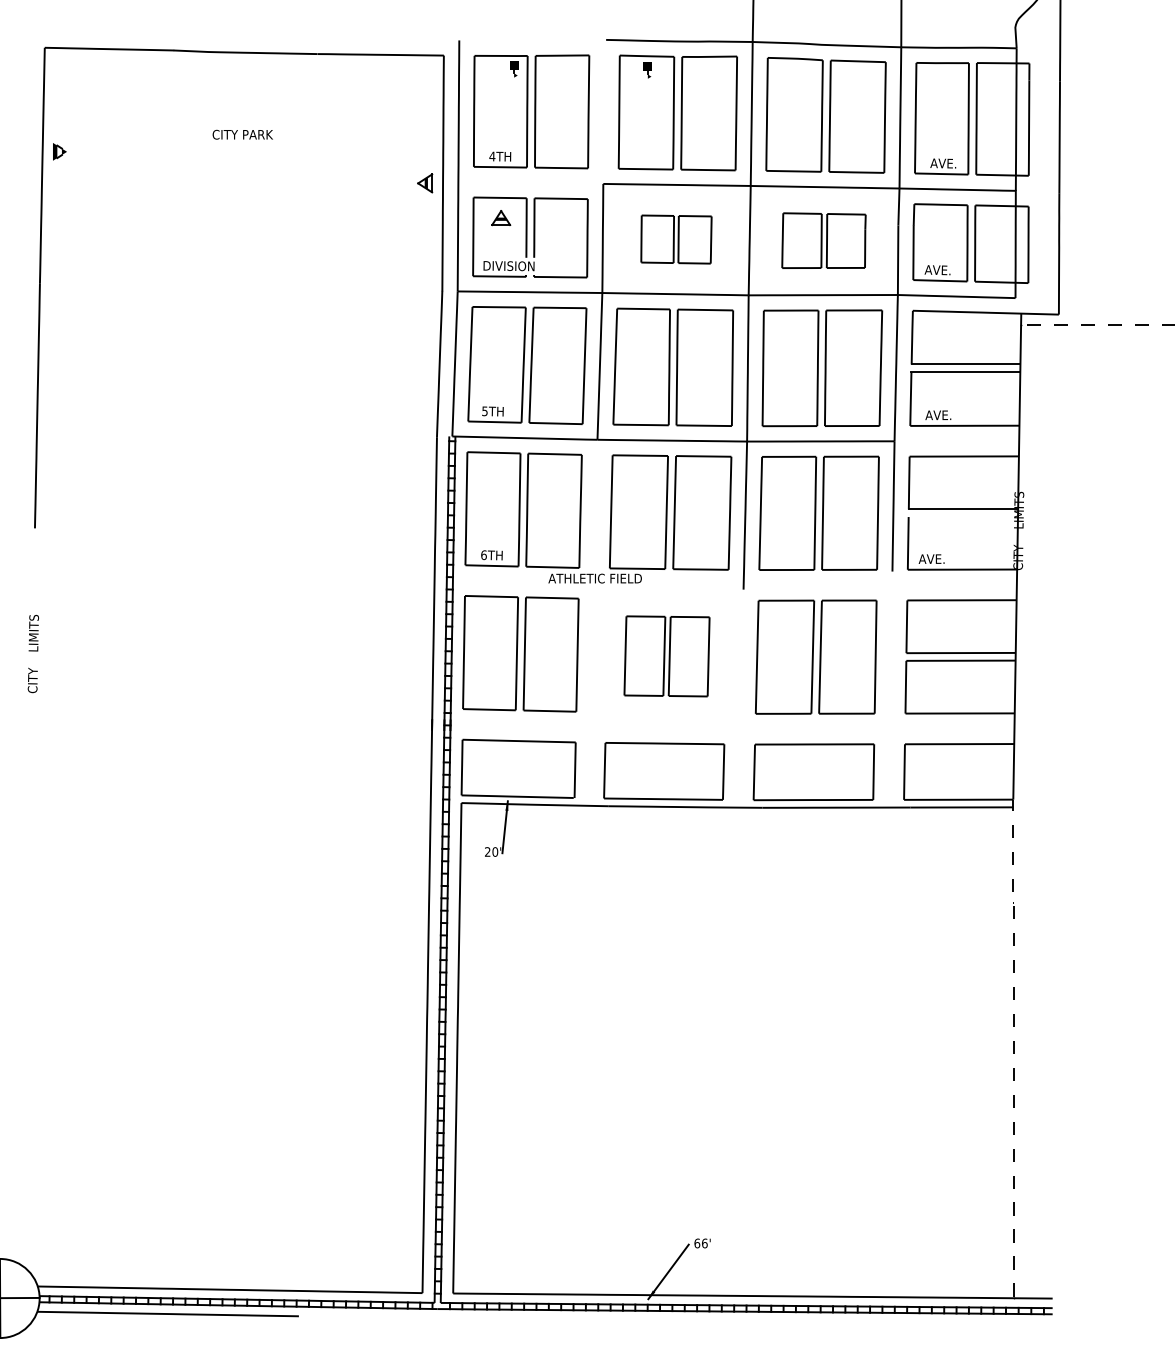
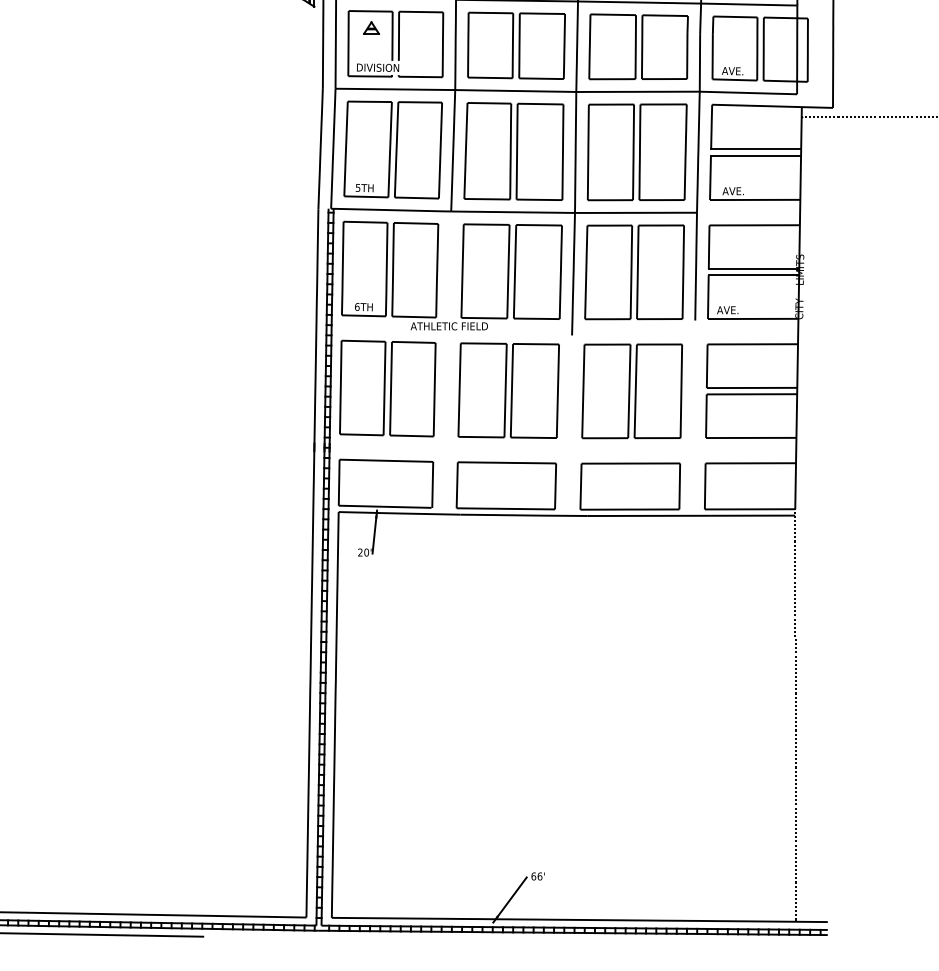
part: (676, 239) -> (516, 45), size x1.67
part: (823, 240) -> (638, 46), size x1.43
line: (963, 517) -> (754, 275), added
part: (666, 656) -> (508, 390), size x1.43

